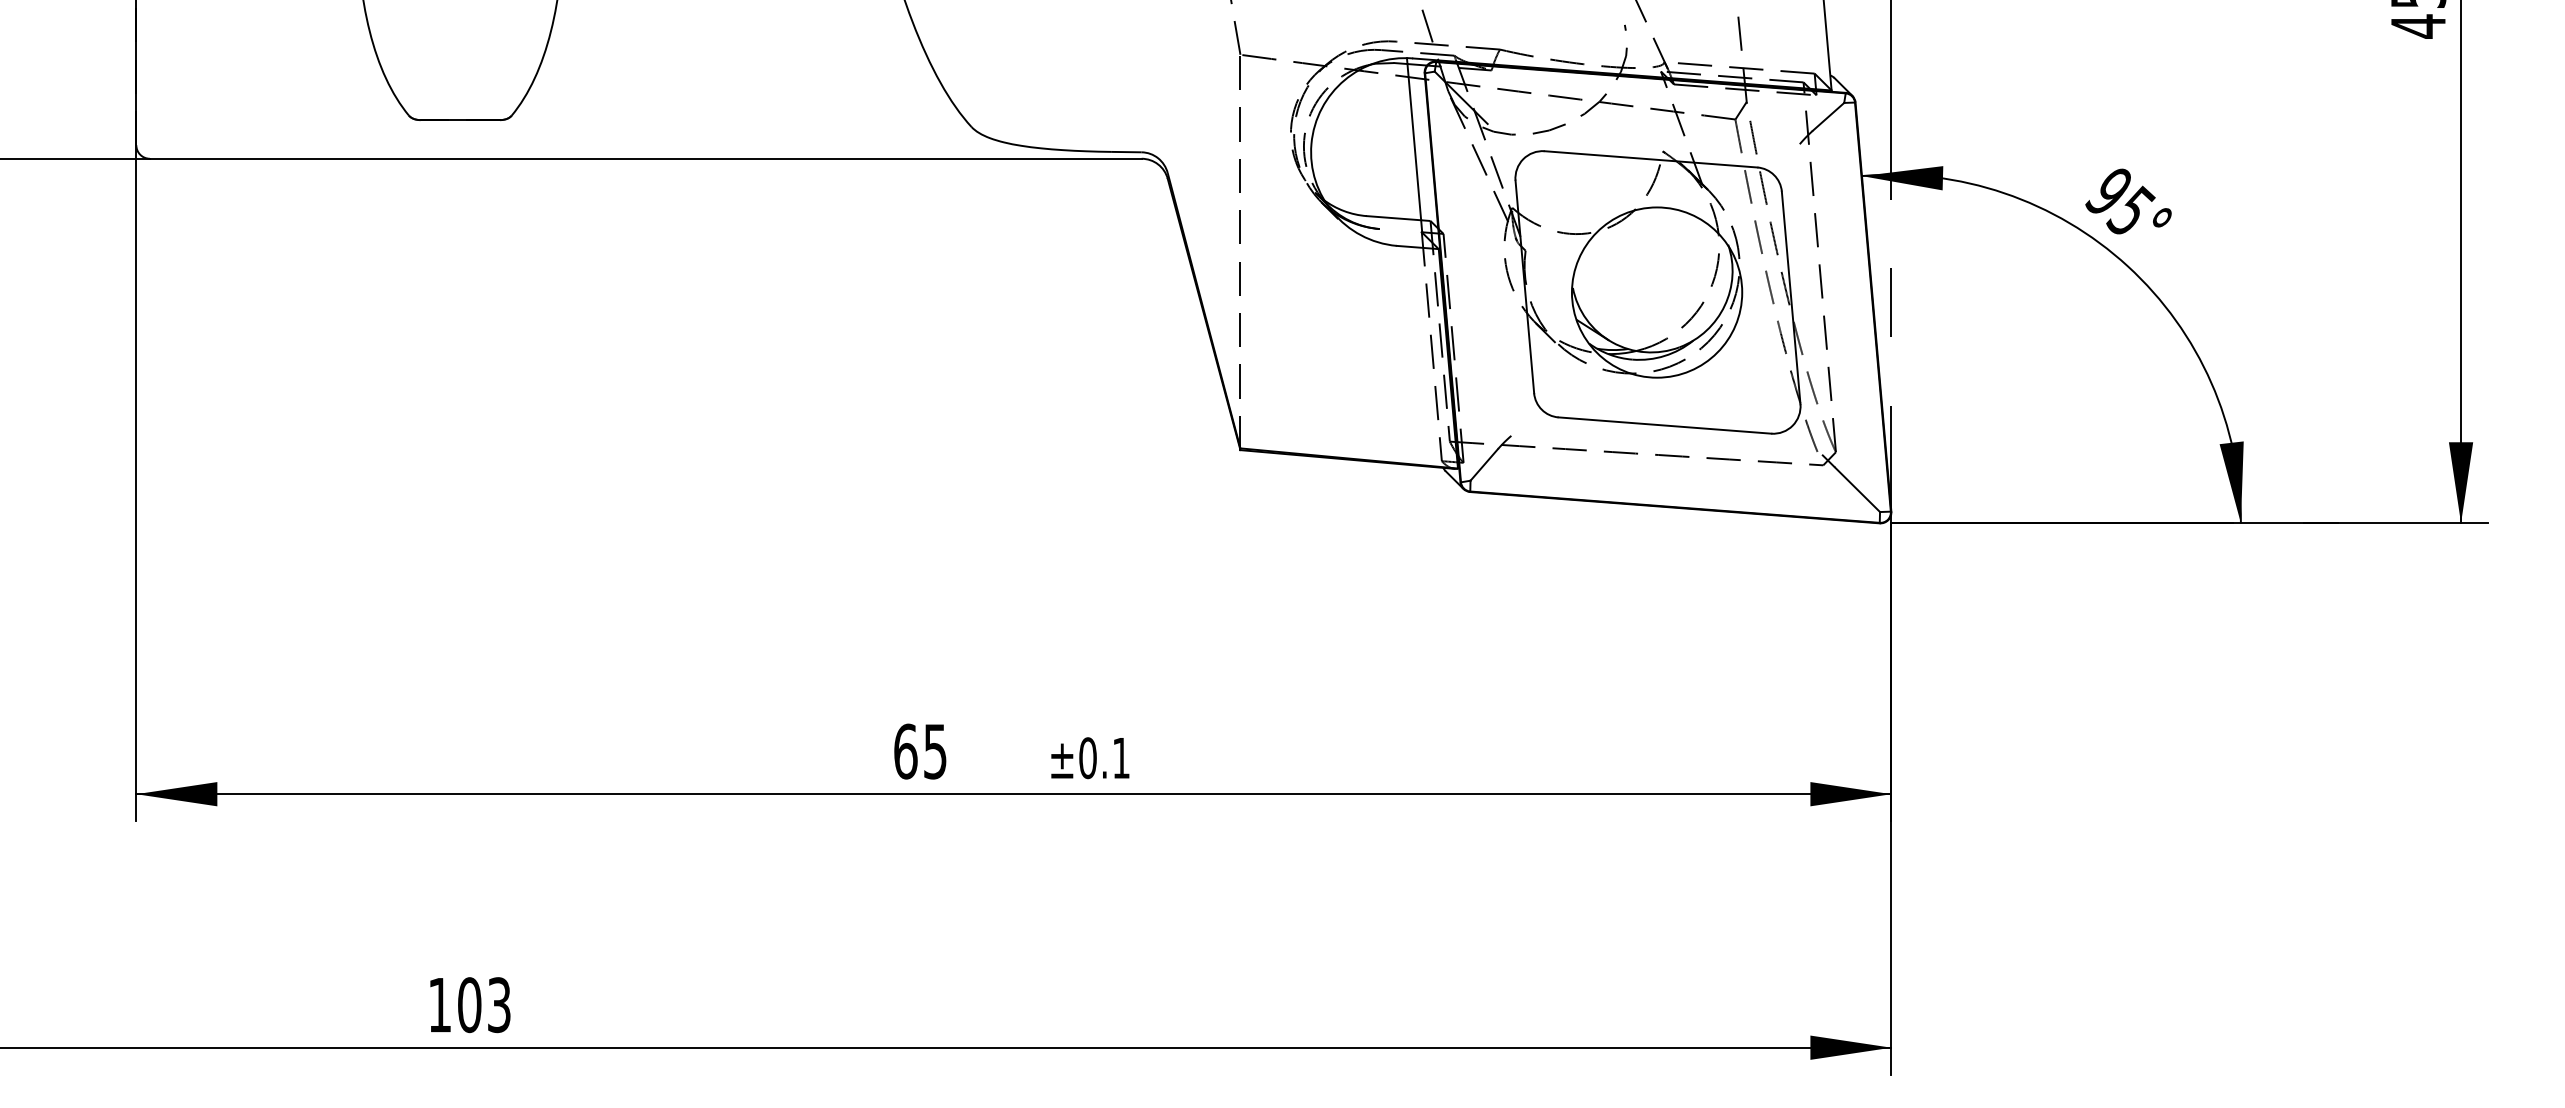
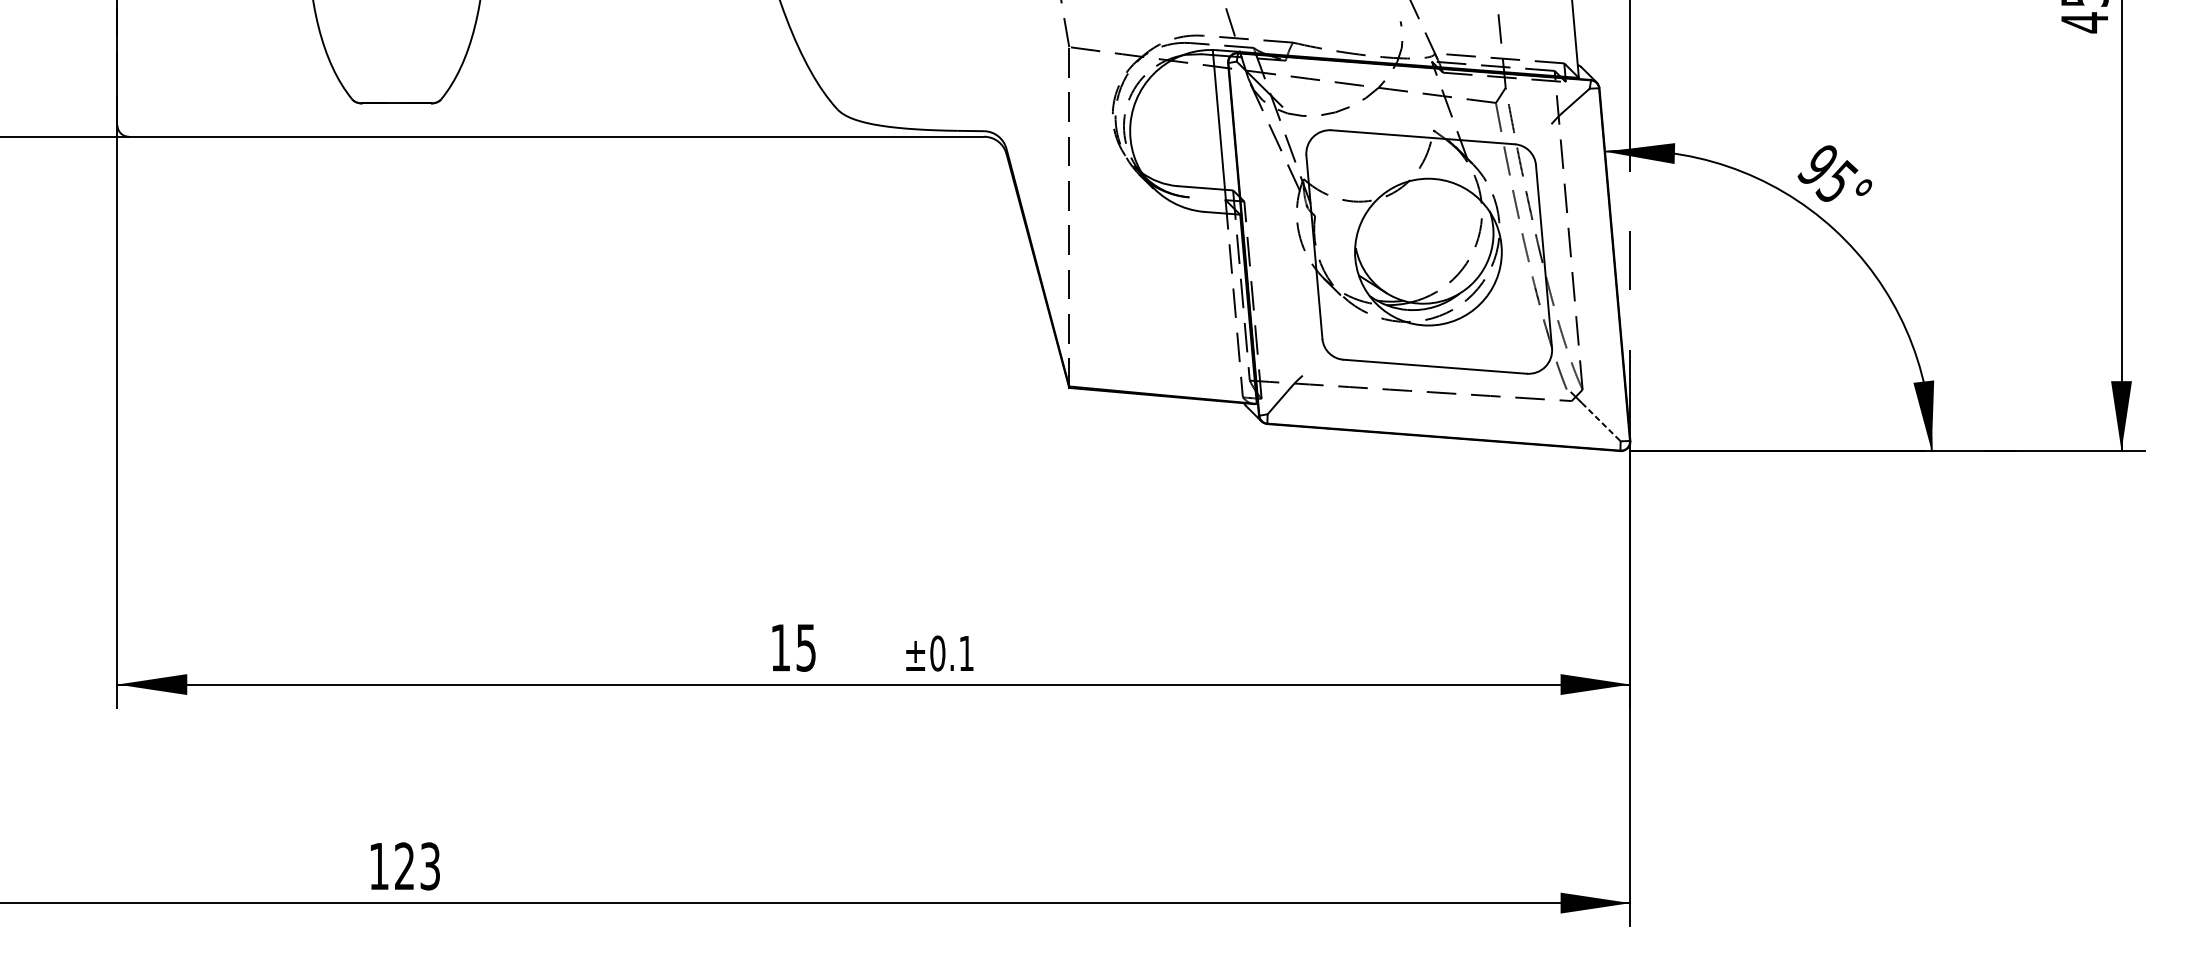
line: (1857, 489) -> (1601, 421), solid -> dashed
text: (905, 751) -> (780, 647), 65 -> 15
text: (469, 1005) -> (404, 866), 103 -> 123

